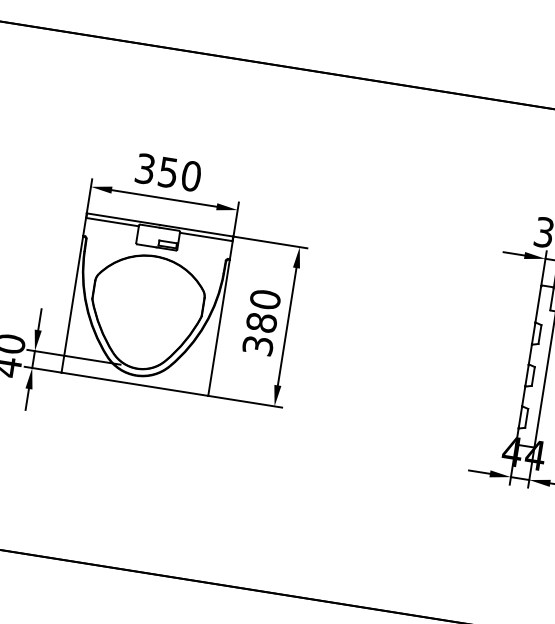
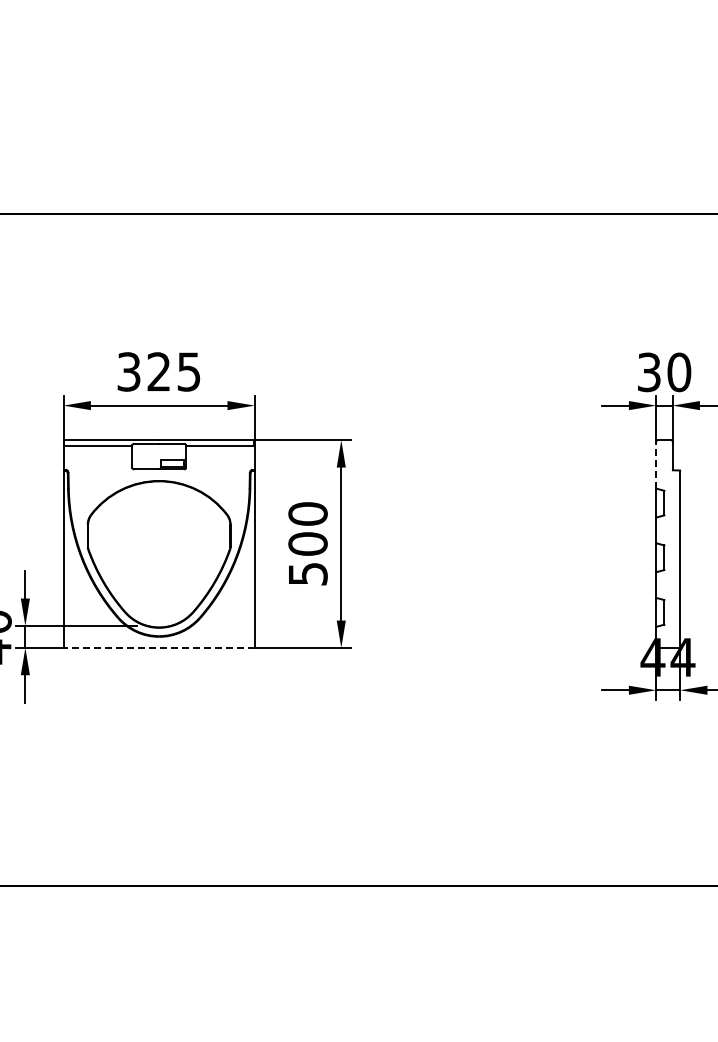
text: (180, 174) -> (174, 371), 350 -> 325
line: (538, 304) -> (656, 465), solid -> dashed
text: (259, 333) -> (307, 558), 380 -> 500
line: (135, 383) -> (159, 647), solid -> dashed

